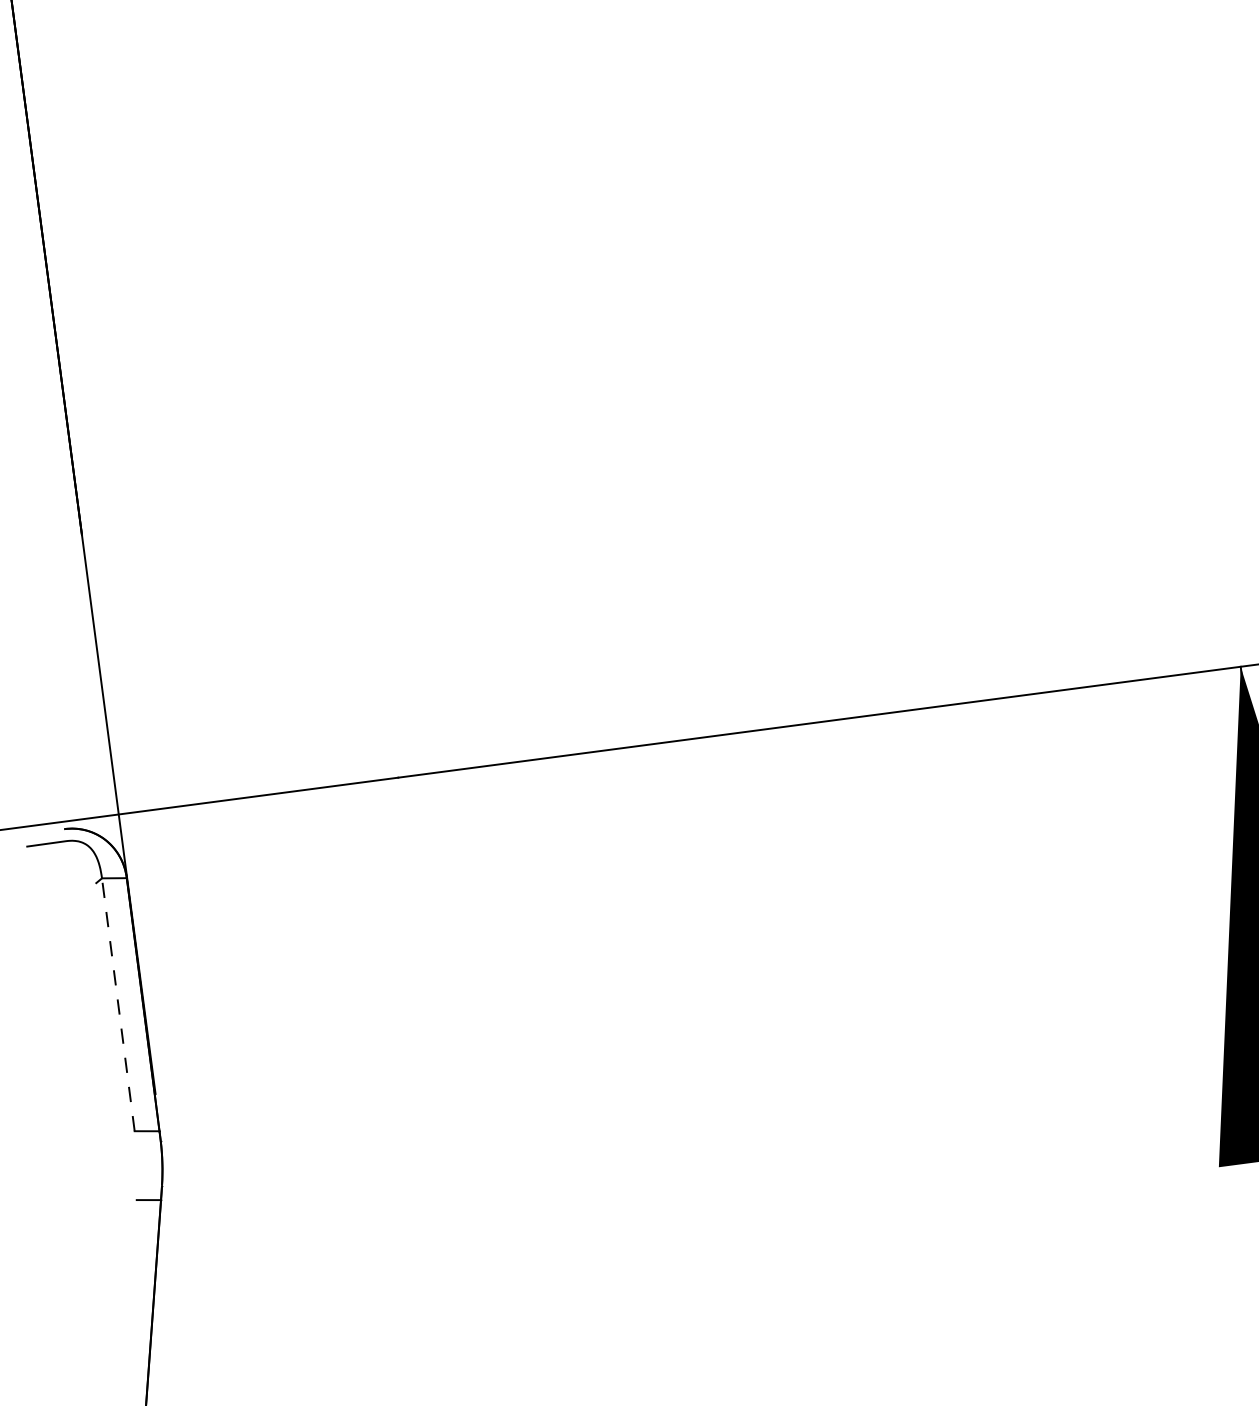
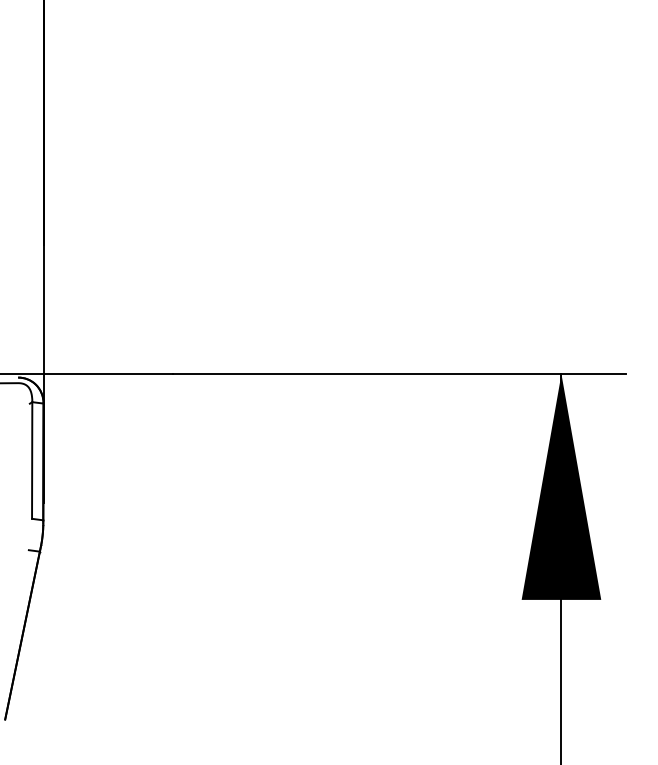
line: (119, 1004) -> (32, 460), dashed -> solid

